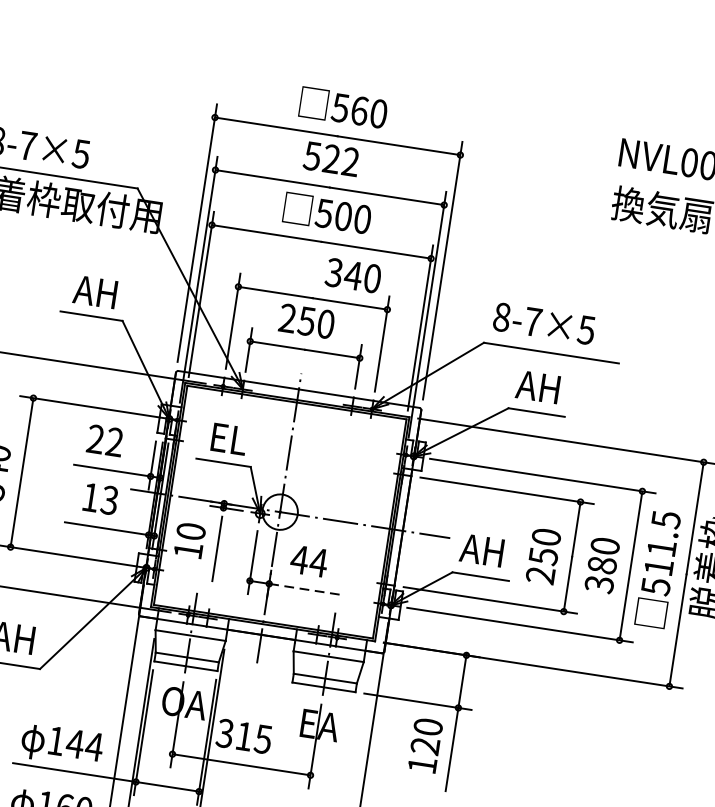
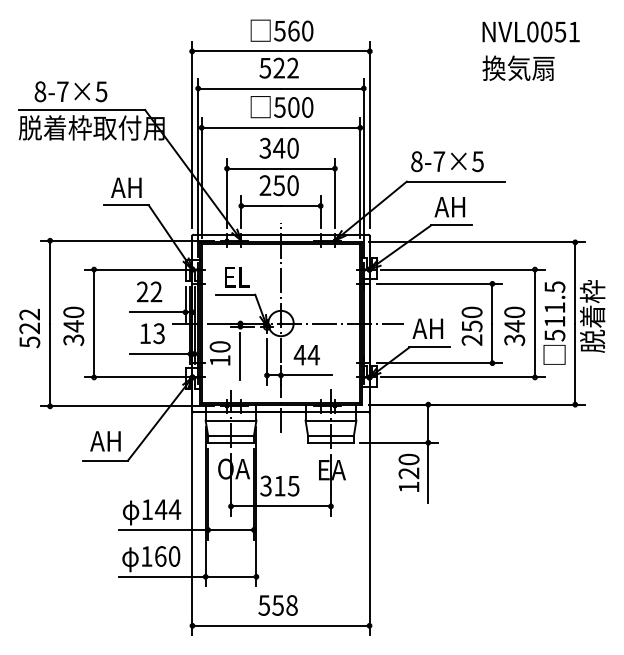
text: (352, 274) -> (278, 147), moved
text: (602, 565) -> (514, 326), 380 -> 340
line: (305, 589) -> (307, 375), dashed -> solid

